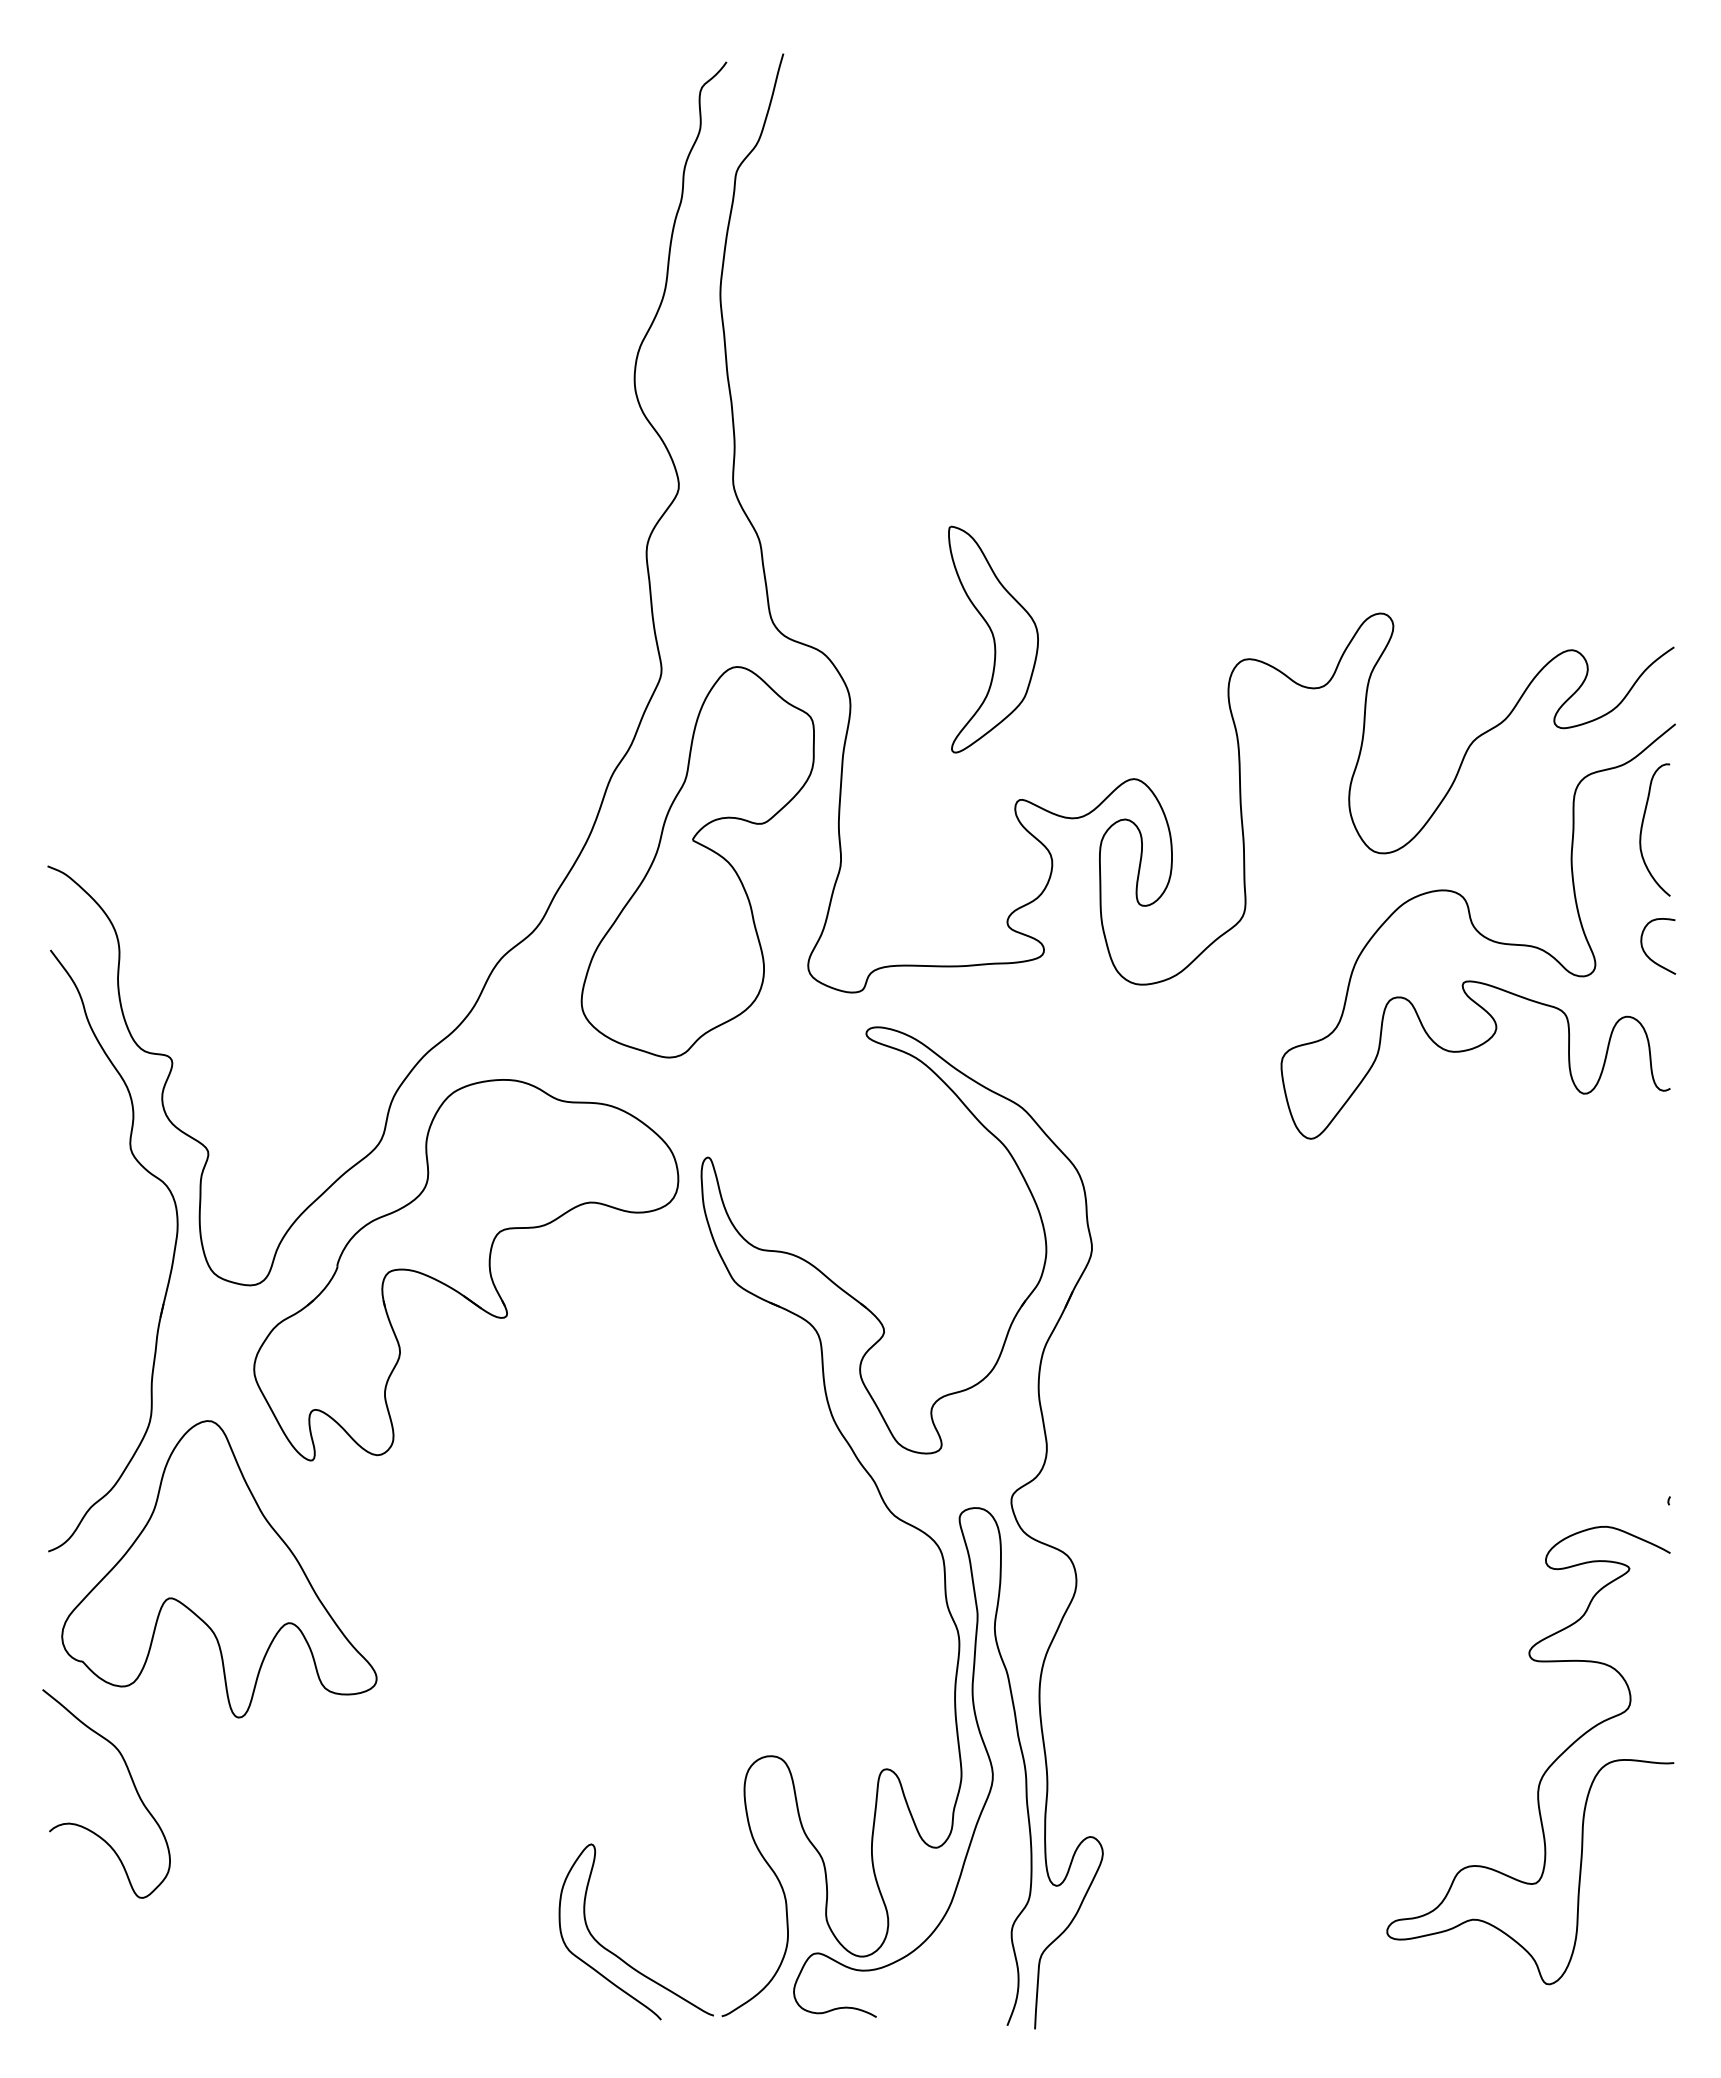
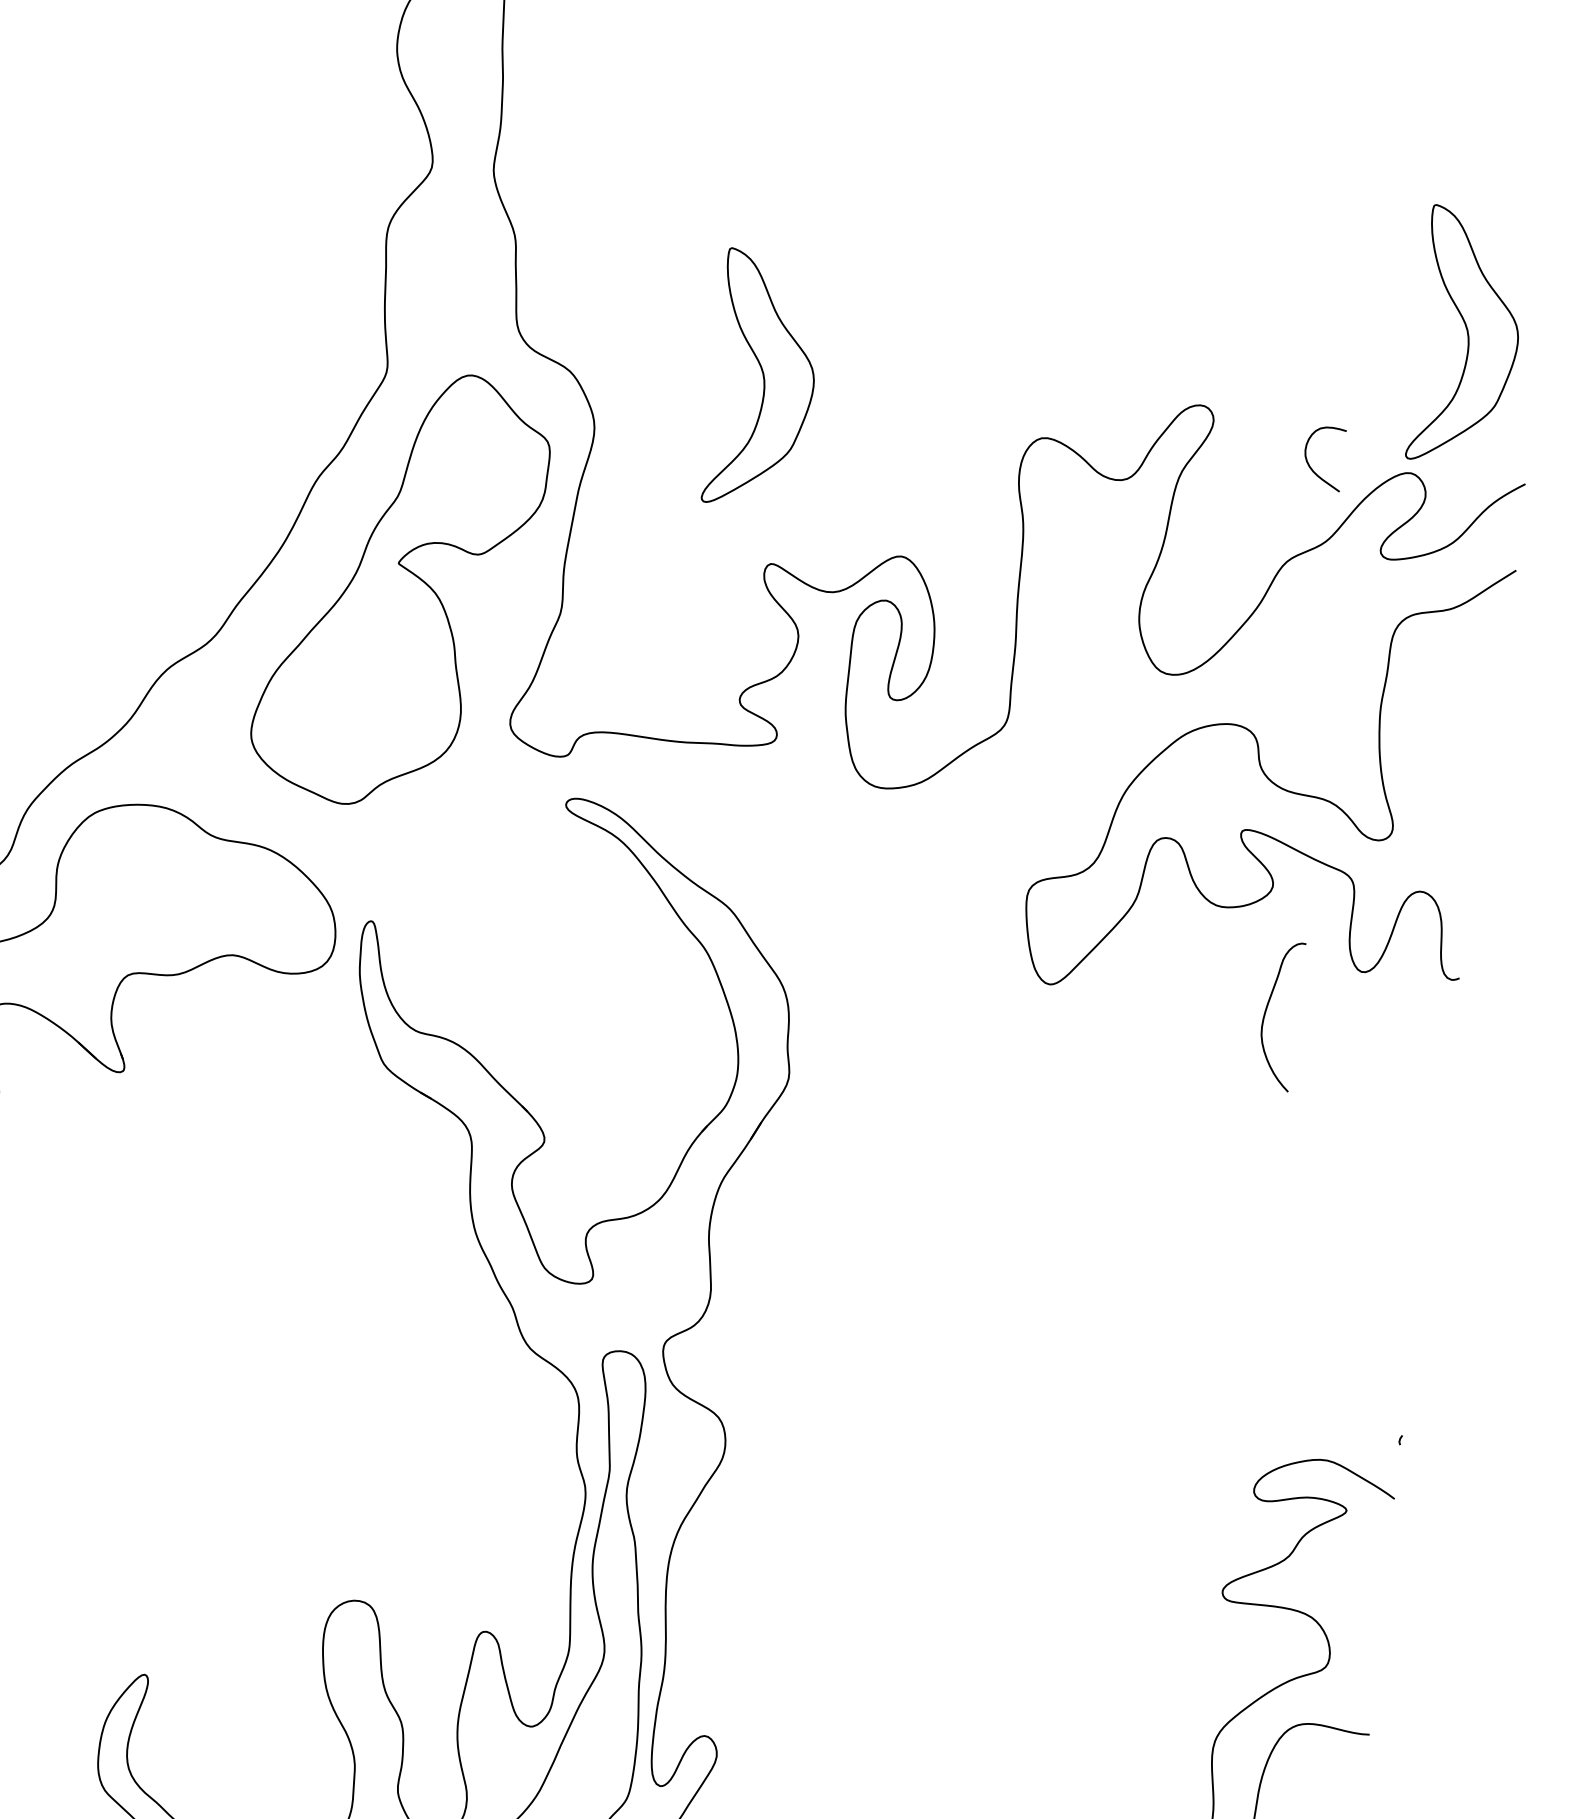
part: (1607, 524) -> (1467, 337), added
curve: (1642, 829) -> (1266, 1013), moved
curve: (1648, 955) -> (1311, 466), moved

